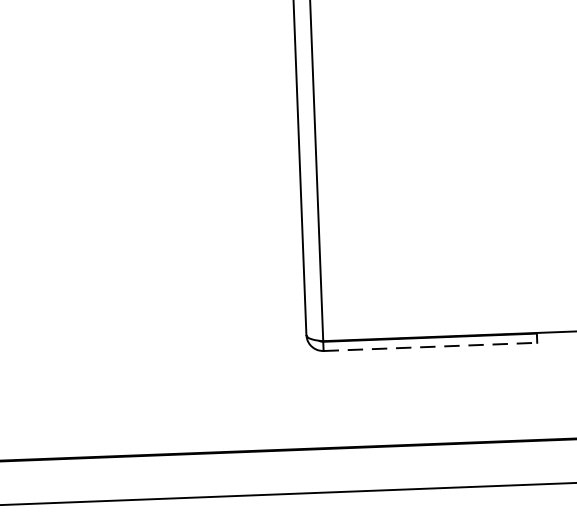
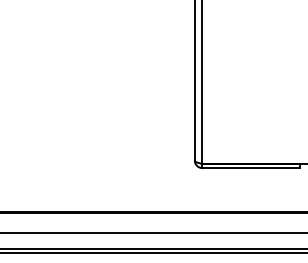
line: (431, 347) -> (251, 168), dashed -> solid

